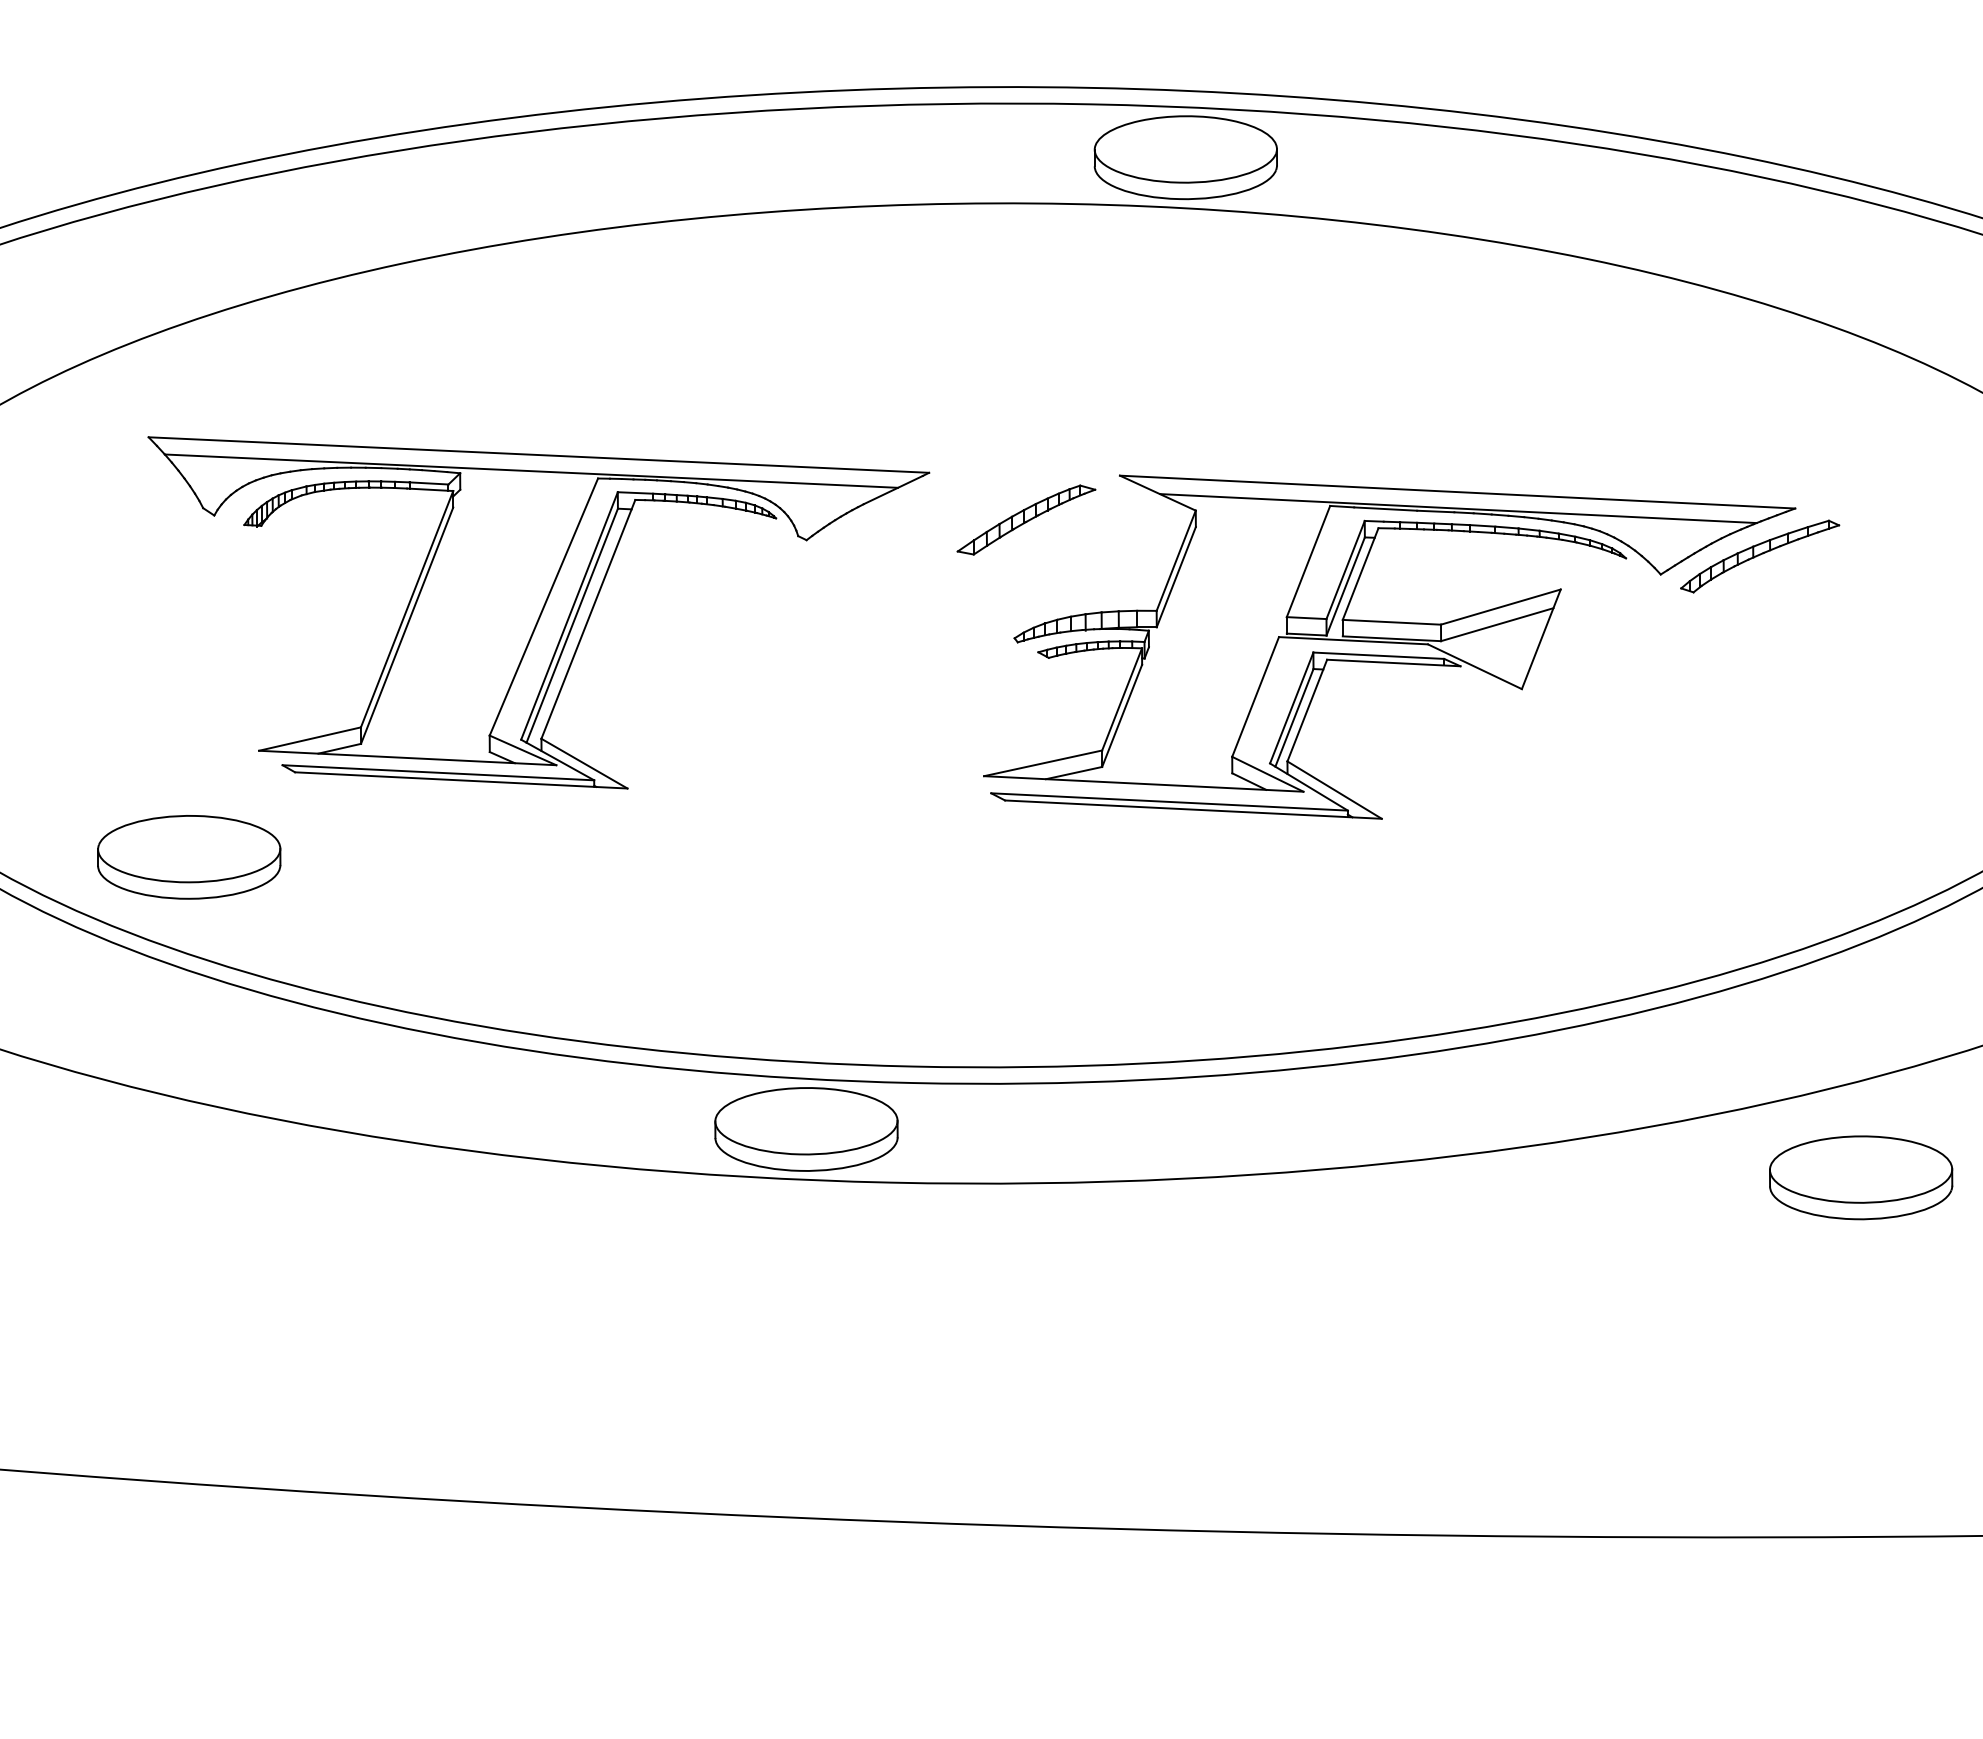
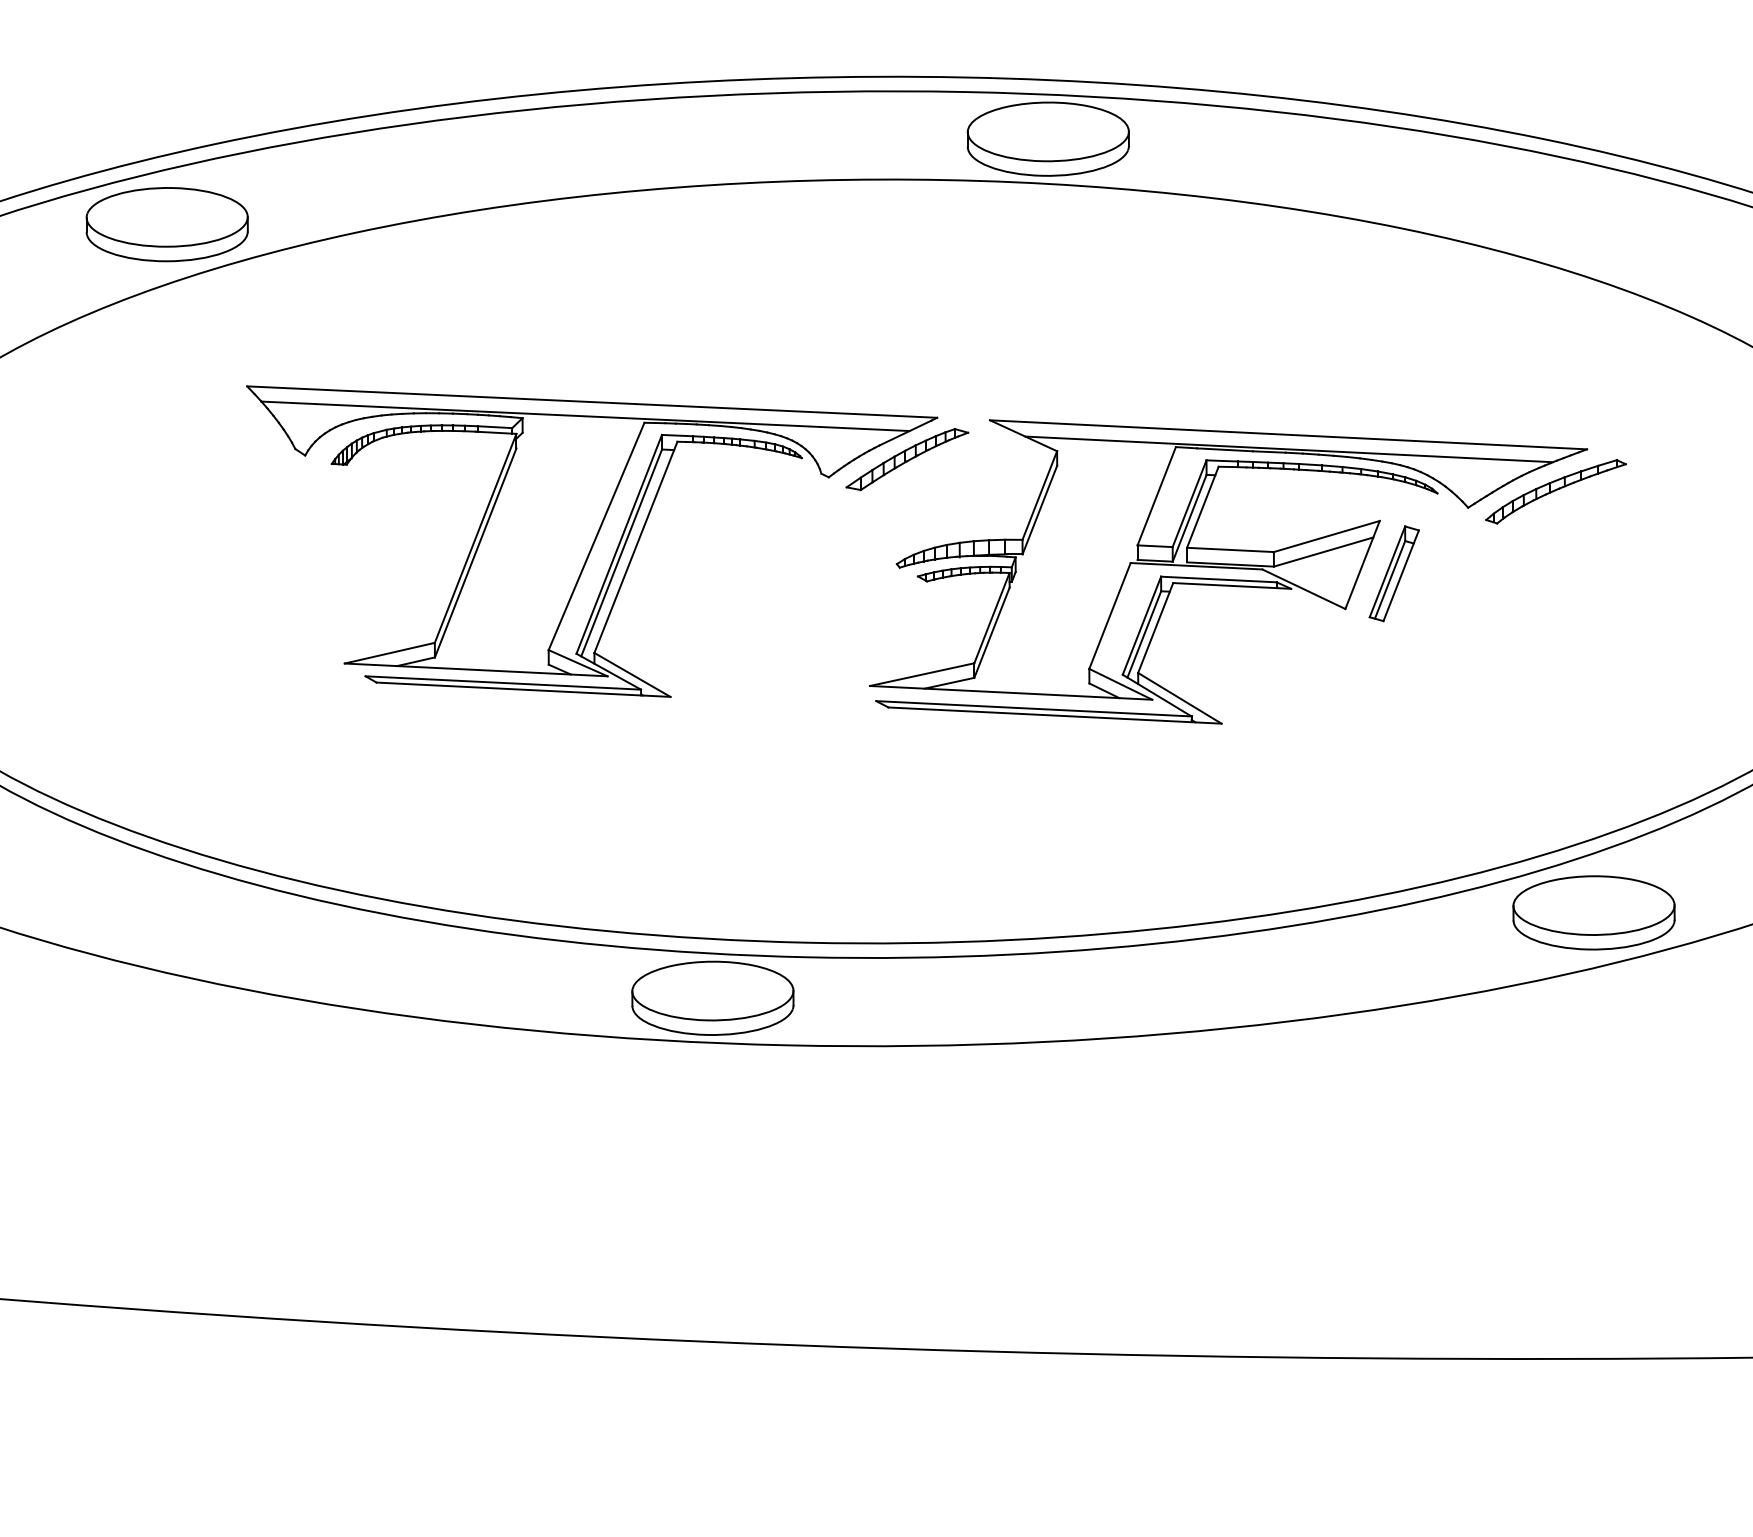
part: (538, 612) -> (591, 541), moved
part: (1577, 648) -> (1394, 573), added
part: (189, 857) -> (167, 224), moved
part: (1861, 1177) -> (1594, 912), moved

